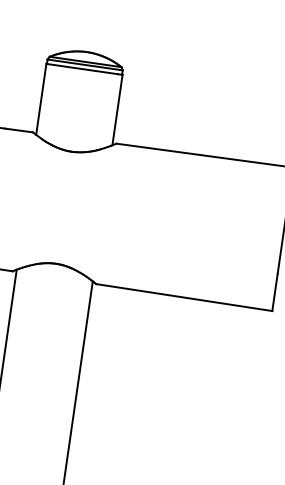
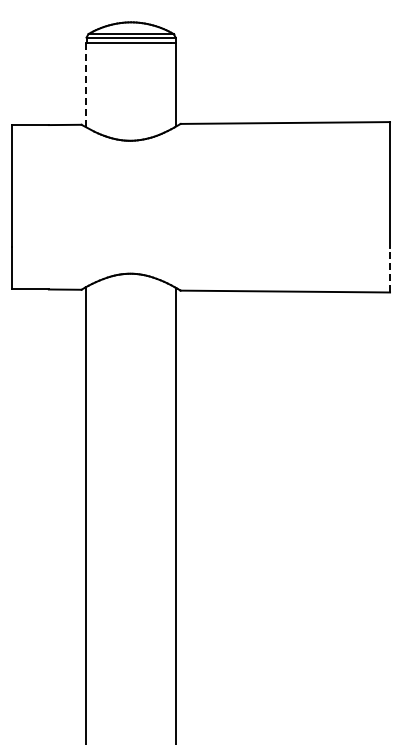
line: (41, 98) -> (85, 84), solid -> dashed
line: (275, 291) -> (390, 269), solid -> dashed

